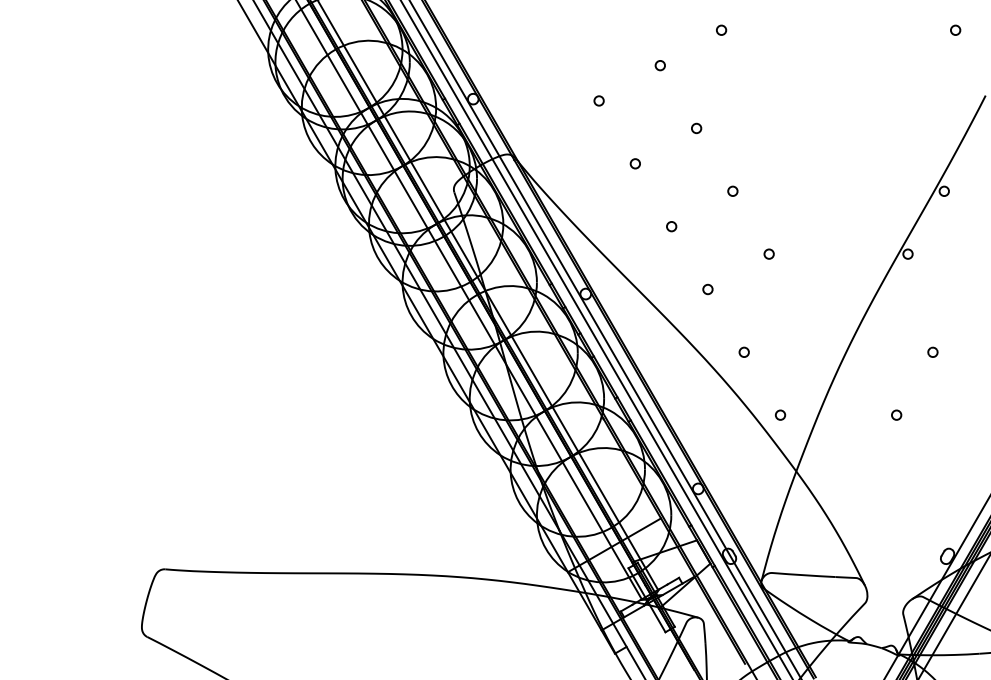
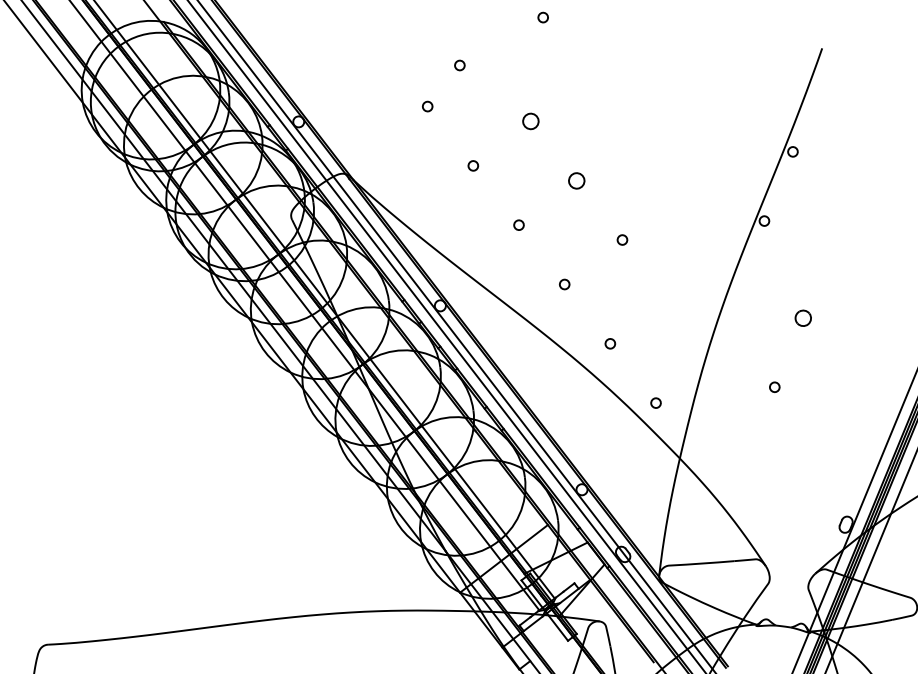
circle: (659, 65) -> (459, 65), moved
circle: (696, 128) -> (531, 121), size x1.6
circle: (732, 190) -> (576, 179), size x1.6
part: (932, 351) -> (802, 317), size x1.6

